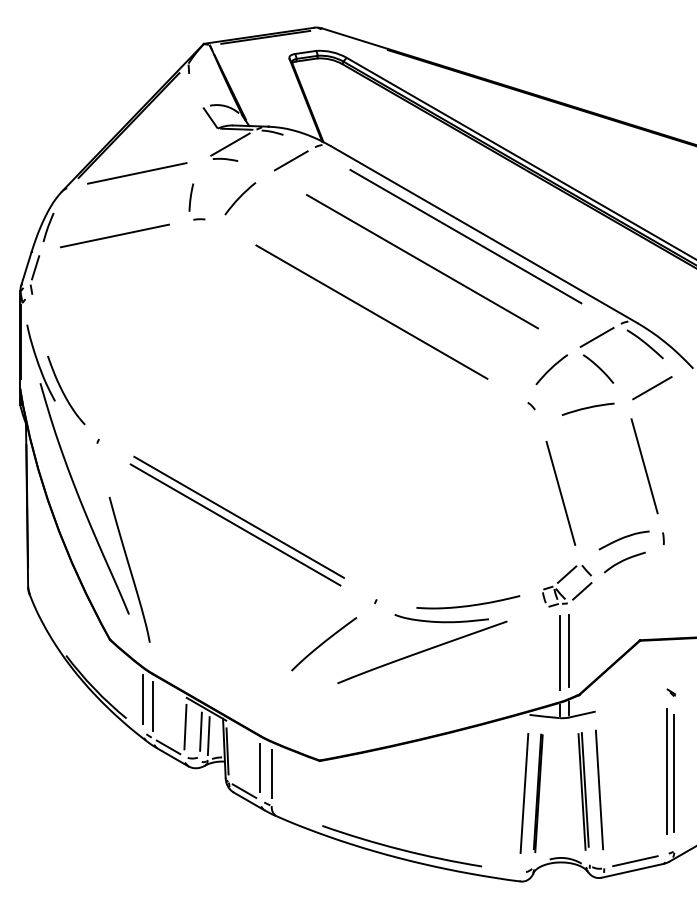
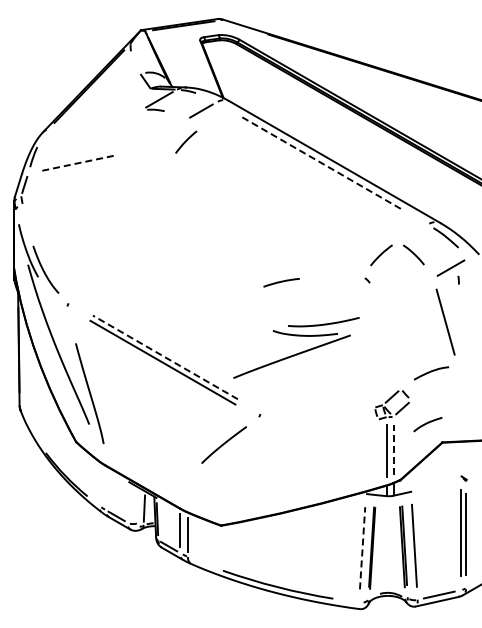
line: (136, 173) -> (94, 119), removed
line: (240, 197) -> (186, 141), moved
part: (197, 201) -> (136, 139), removed
line: (116, 235) -> (80, 162), solid -> dashed
line: (466, 236) -> (322, 163), solid -> dashed
line: (421, 261) -> (291, 180), removed
line: (370, 311) -> (256, 215), removed
line: (596, 336) -> (412, 232), removed
arc: (587, 408) -> (281, 282), moved
line: (560, 492) -> (387, 340), removed
line: (239, 517) -> (165, 357), solid -> dashed
arc: (663, 537) -> (458, 279), moved
curve: (624, 560) -> (427, 423), moved
part: (428, 638) -> (296, 347), moved
line: (569, 650) -> (393, 449), solid -> dashed
line: (142, 699) -> (98, 483), removed
line: (152, 705) -> (105, 487), removed
line: (185, 727) -> (128, 502), removed
line: (200, 731) -> (138, 505), removed
line: (524, 792) -> (362, 547), solid -> dashed

